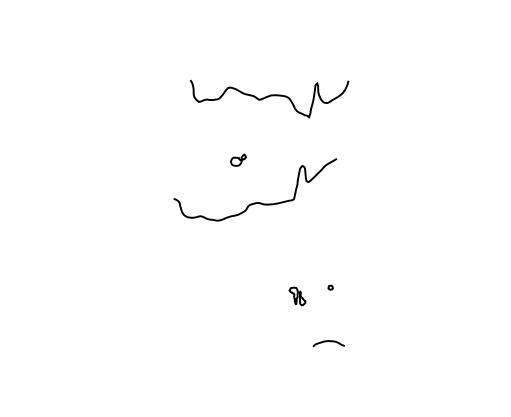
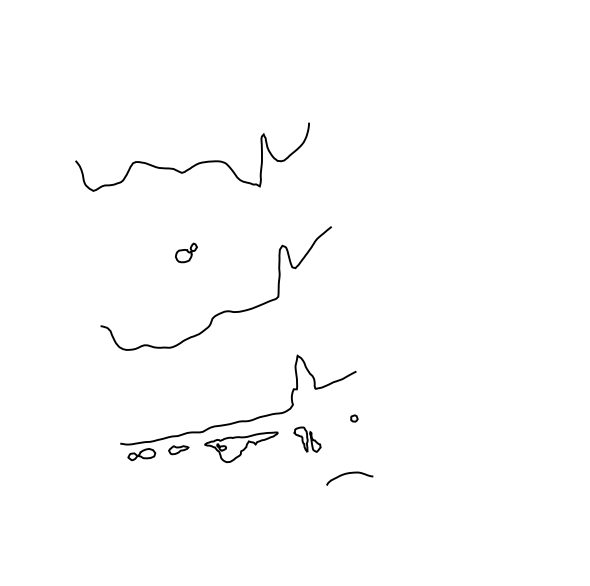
curve: (268, 97) -> (195, 167), moved
part: (255, 270) -> (239, 411), added
curve: (328, 341) -> (348, 473), moved

